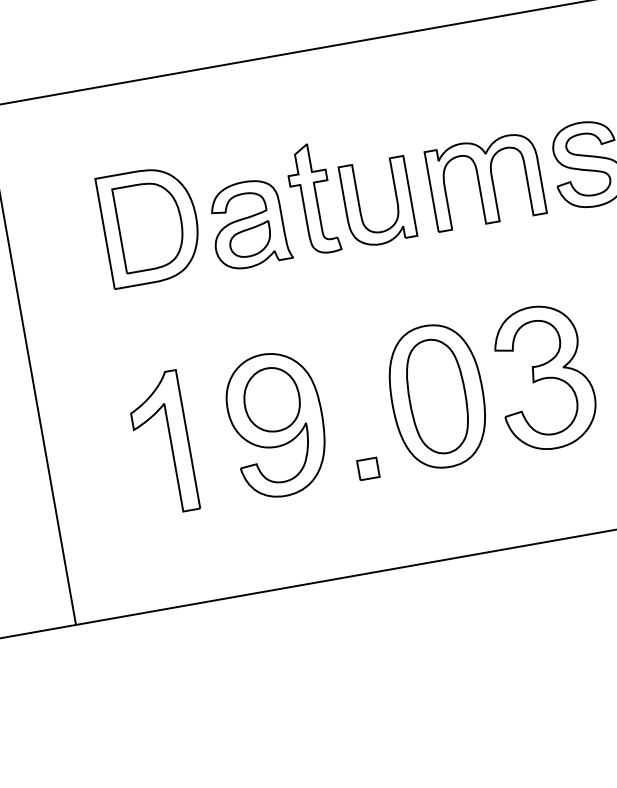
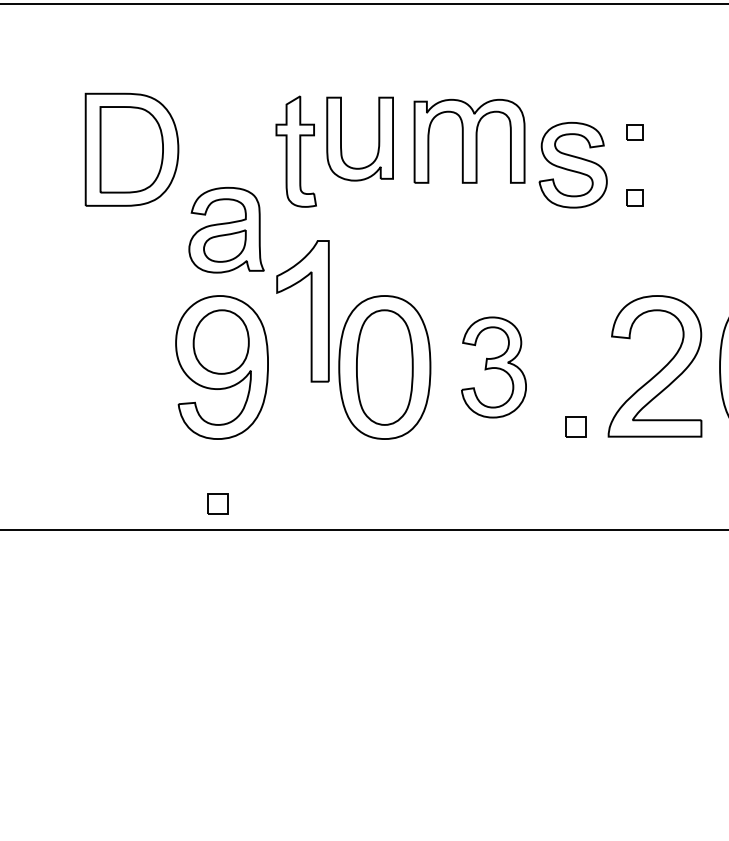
part: (485, 180) -> (469, 140), moved
part: (359, 205) -> (341, 138), moved
part: (249, 223) -> (226, 229), moved
part: (544, 377) -> (493, 367), size x0.7
part: (170, 442) -> (310, 311), moved
part: (367, 468) -> (217, 503), moved

